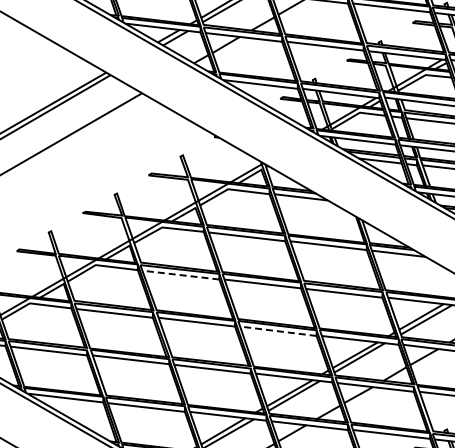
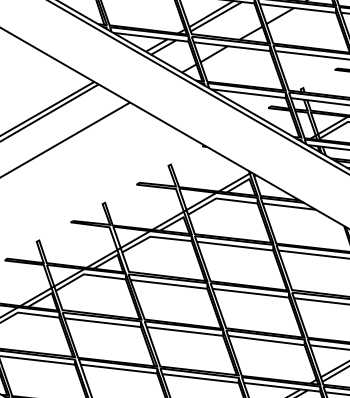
line: (181, 275) -> (169, 284), dashed -> solid
line: (278, 331) -> (266, 340), dashed -> solid

